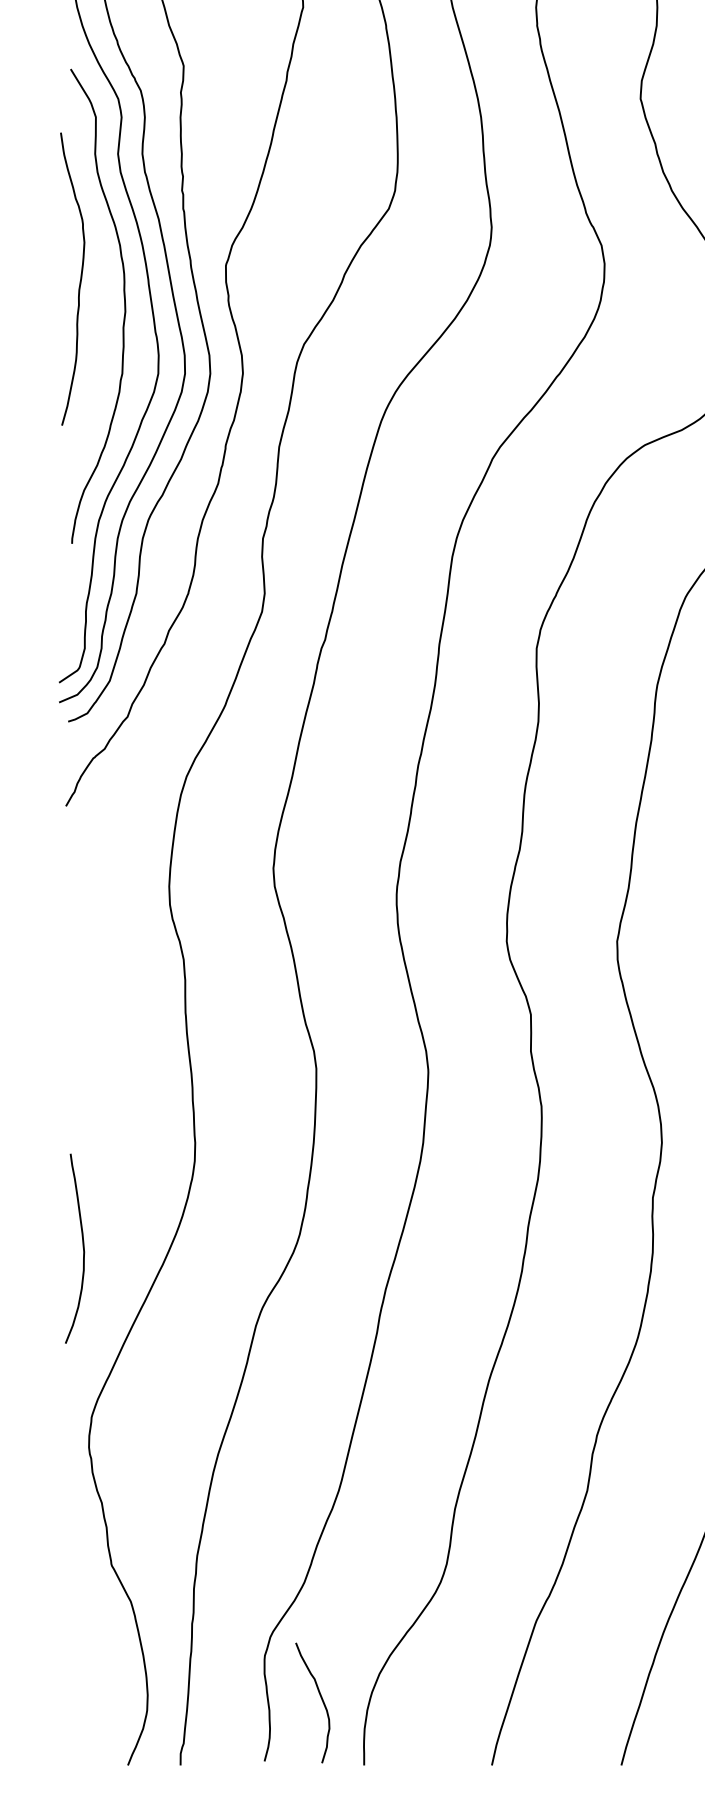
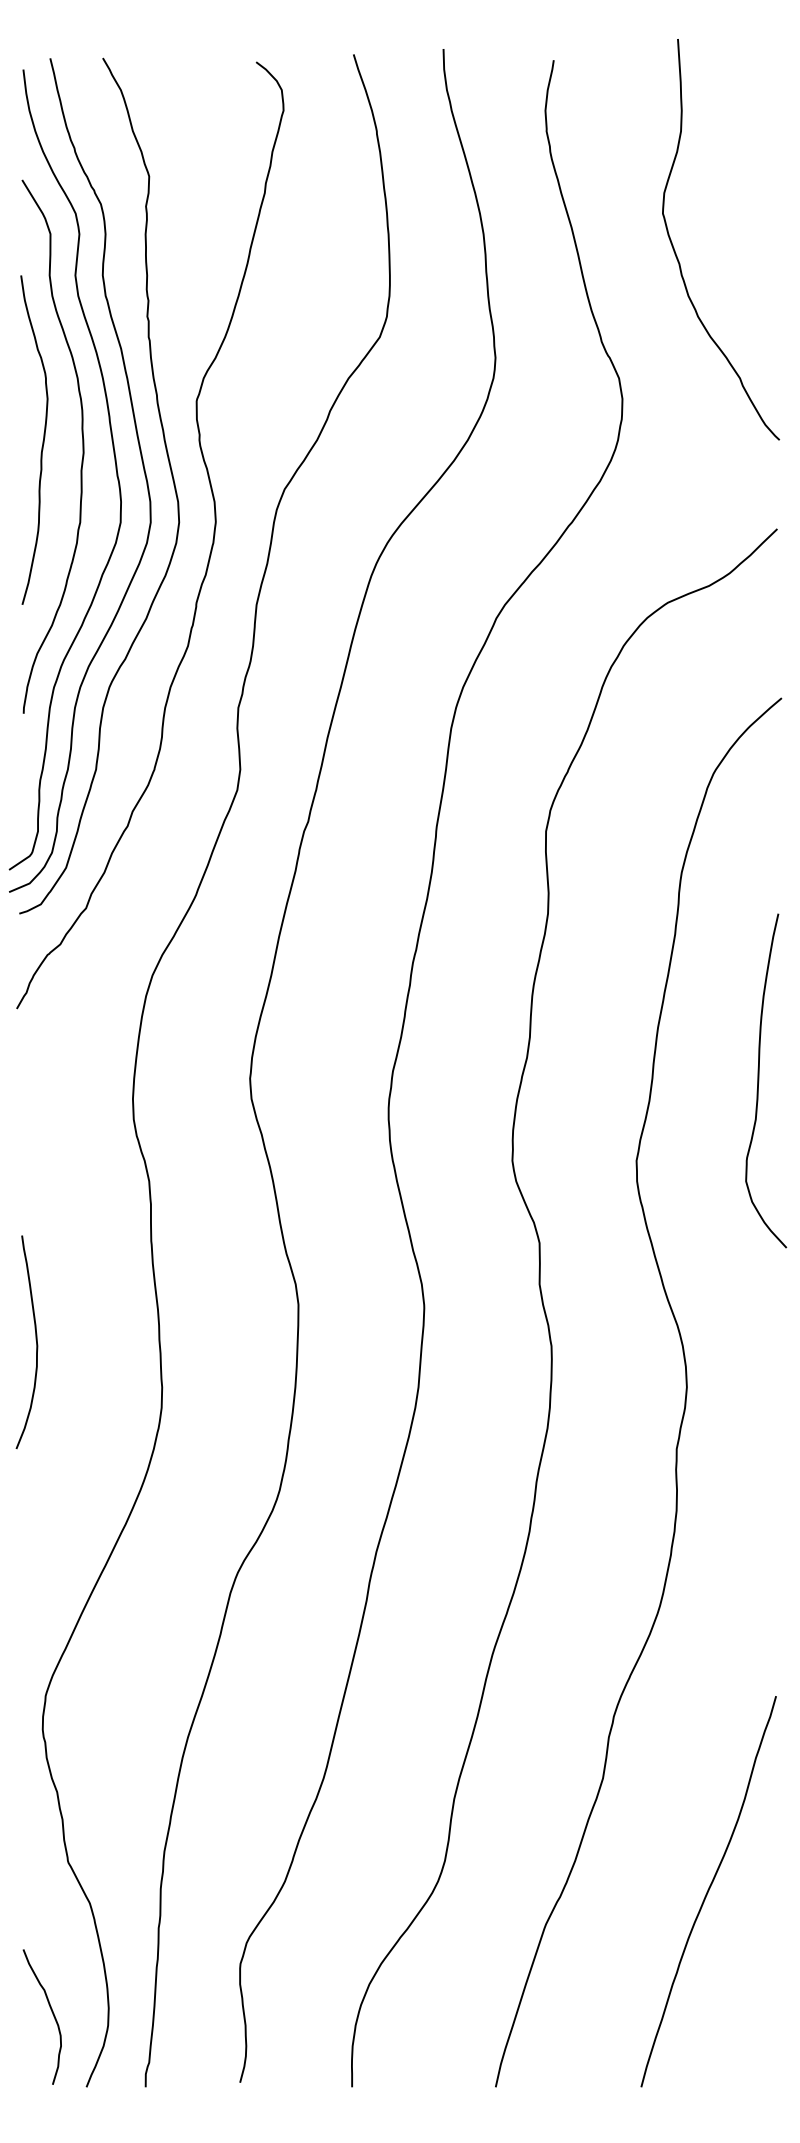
curve: (79, 280) -> (42, 441), moved
curve: (82, 1247) -> (35, 1340), moved
curve: (320, 1698) -> (51, 2012), moved

